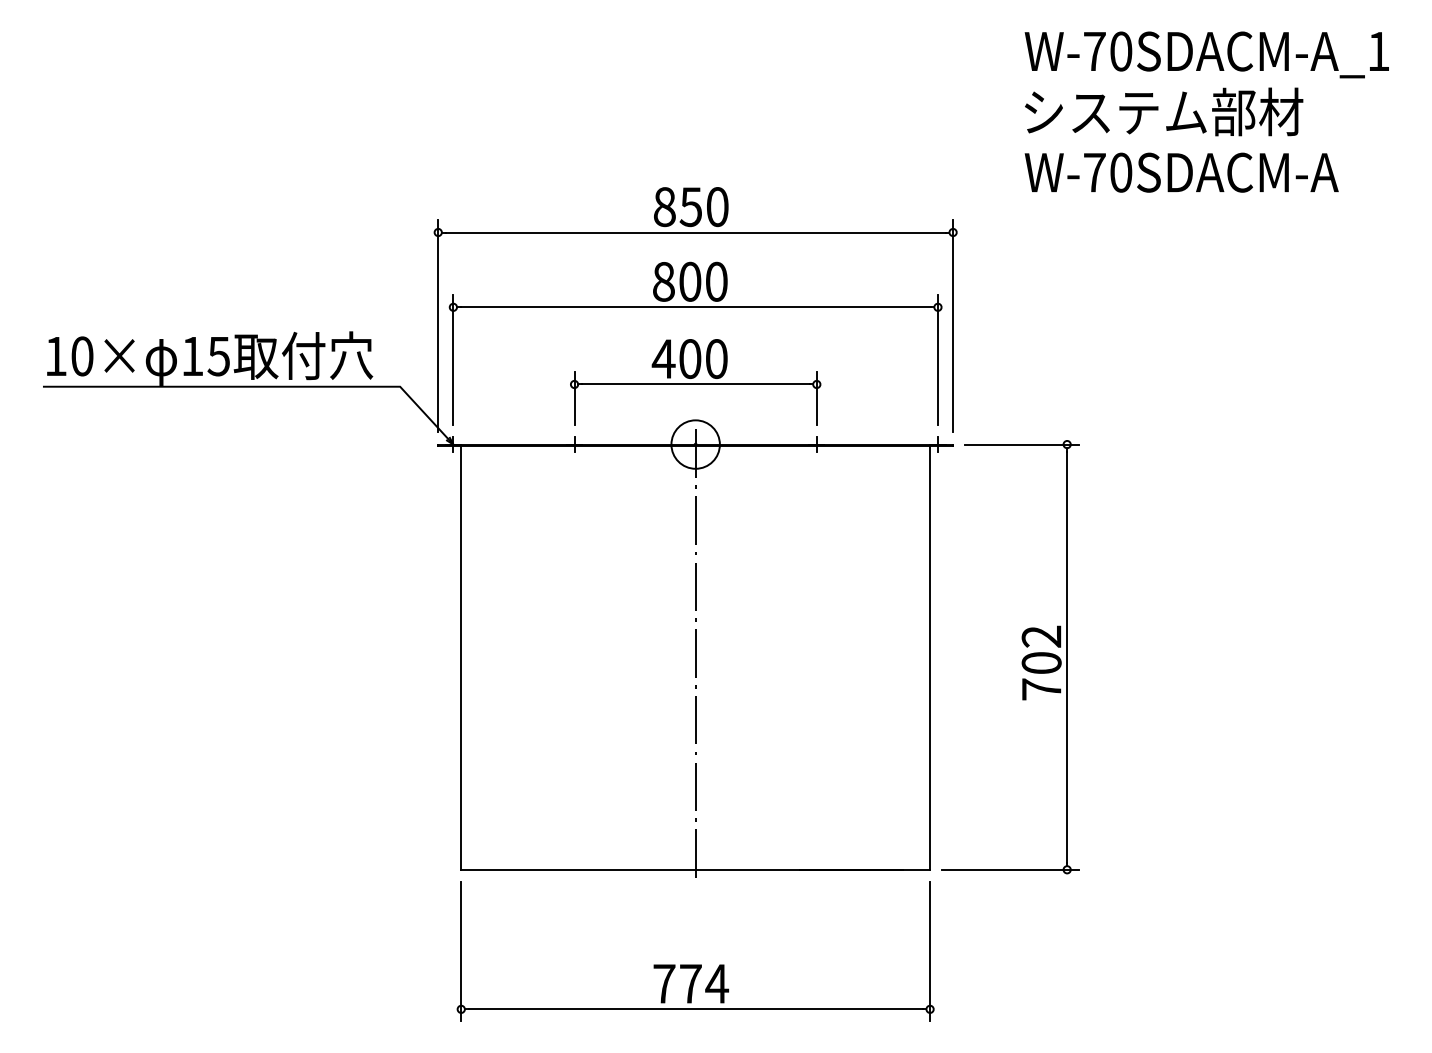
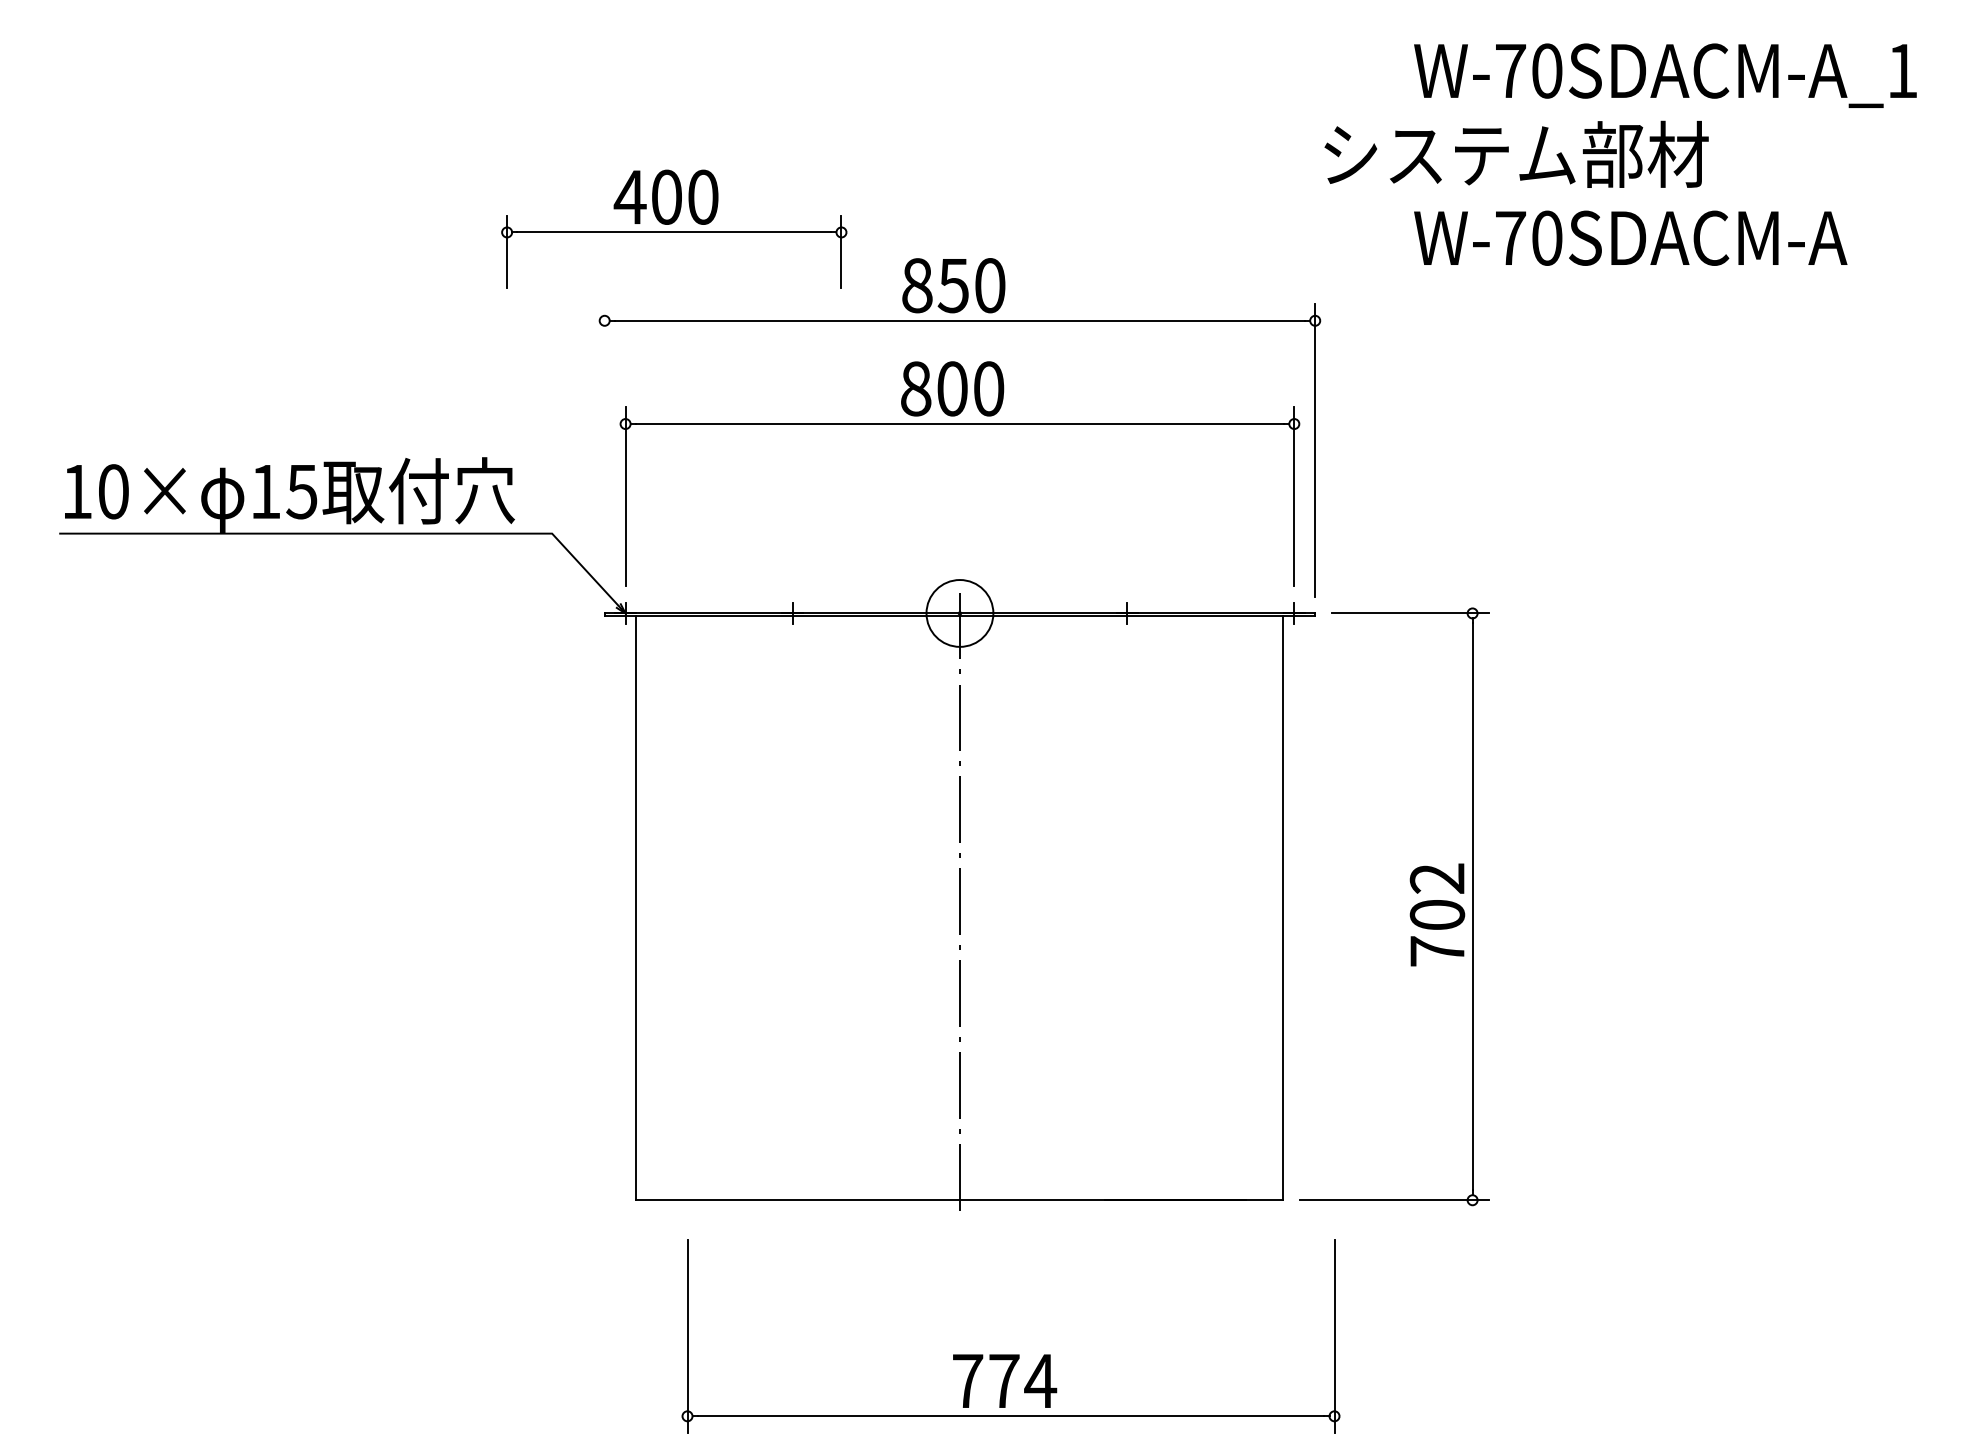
text: (1164, 111) -> (1517, 153), moved
line: (438, 326) -> (605, 450), removed
part: (695, 382) -> (674, 229), moved
part: (695, 964) -> (1010, 1354), moved

